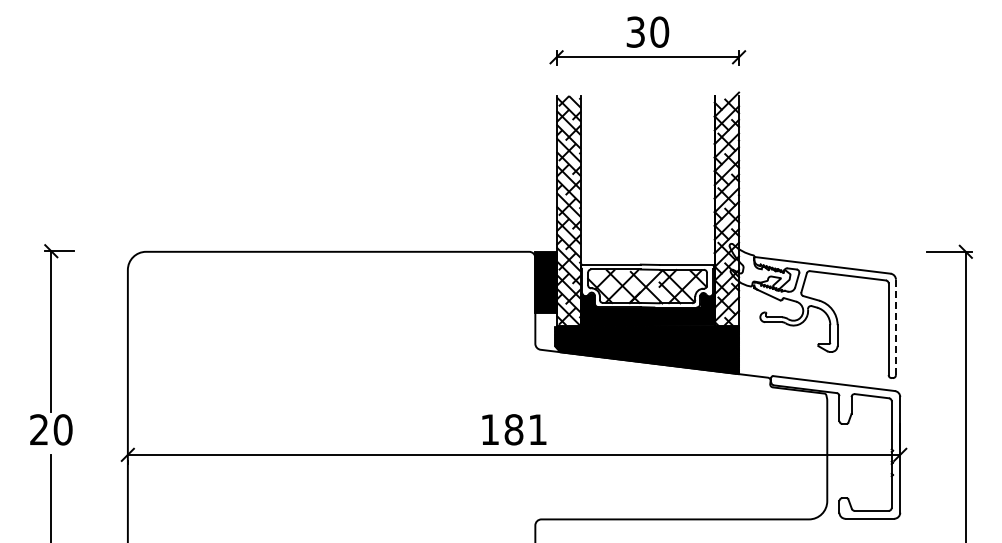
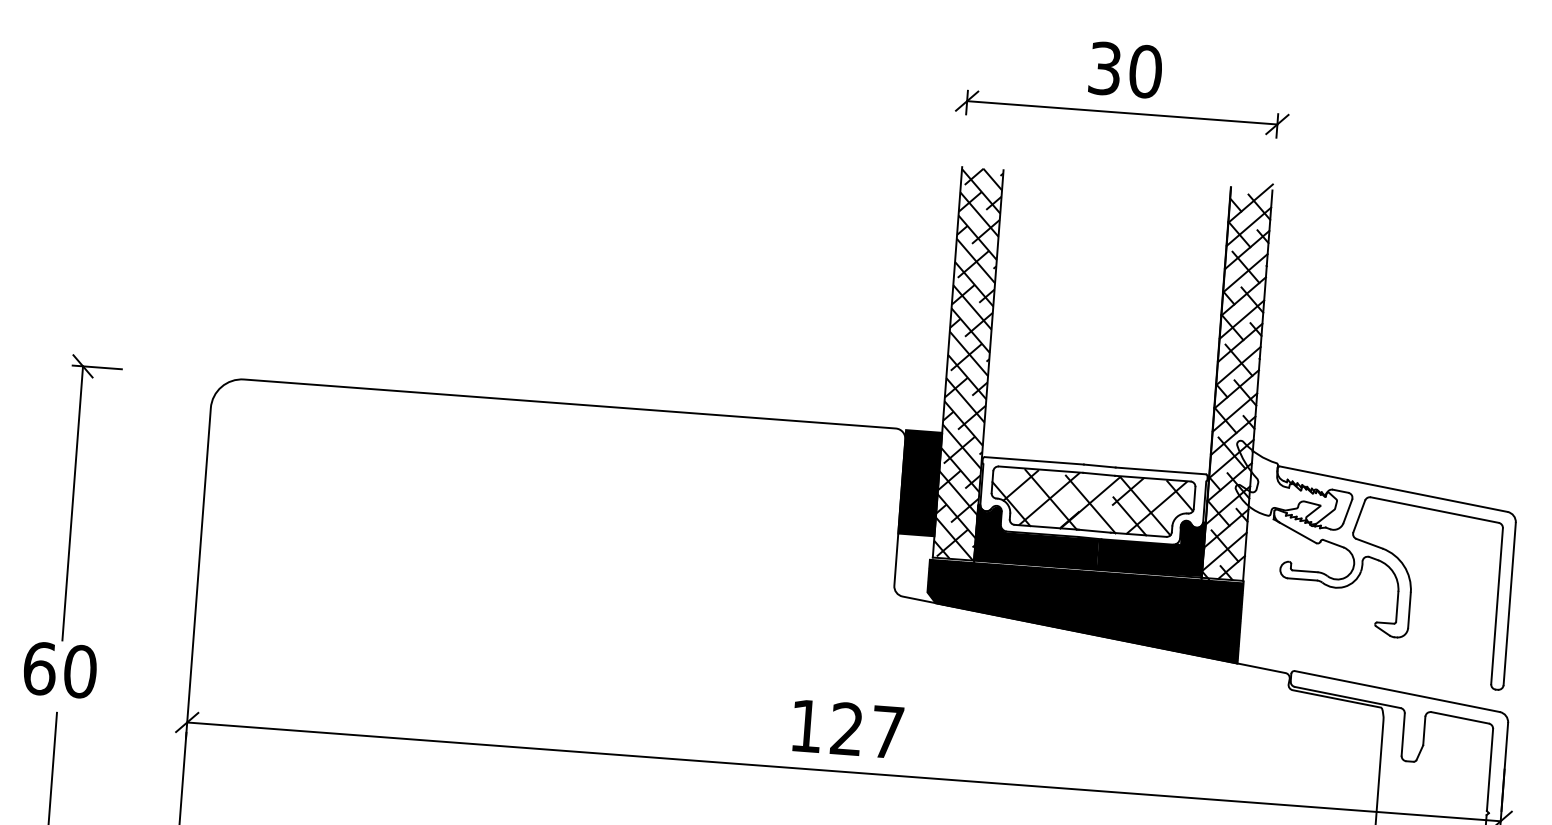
line: (895, 327) -> (1508, 604), dashed -> solid
text: (39, 429) -> (40, 668), 20 -> 60
text: (525, 429) -> (866, 730), 181 -> 127

